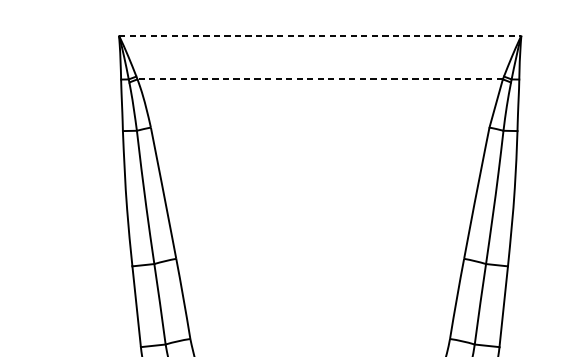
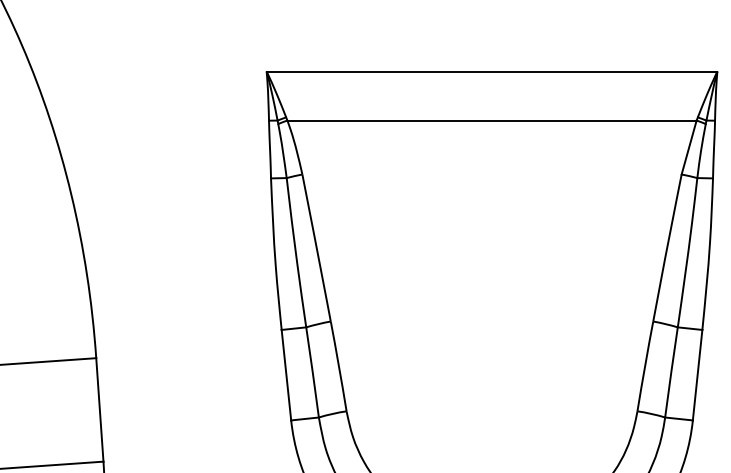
line: (320, 35) -> (492, 71), dashed -> solid
line: (320, 79) -> (492, 120), dashed -> solid

